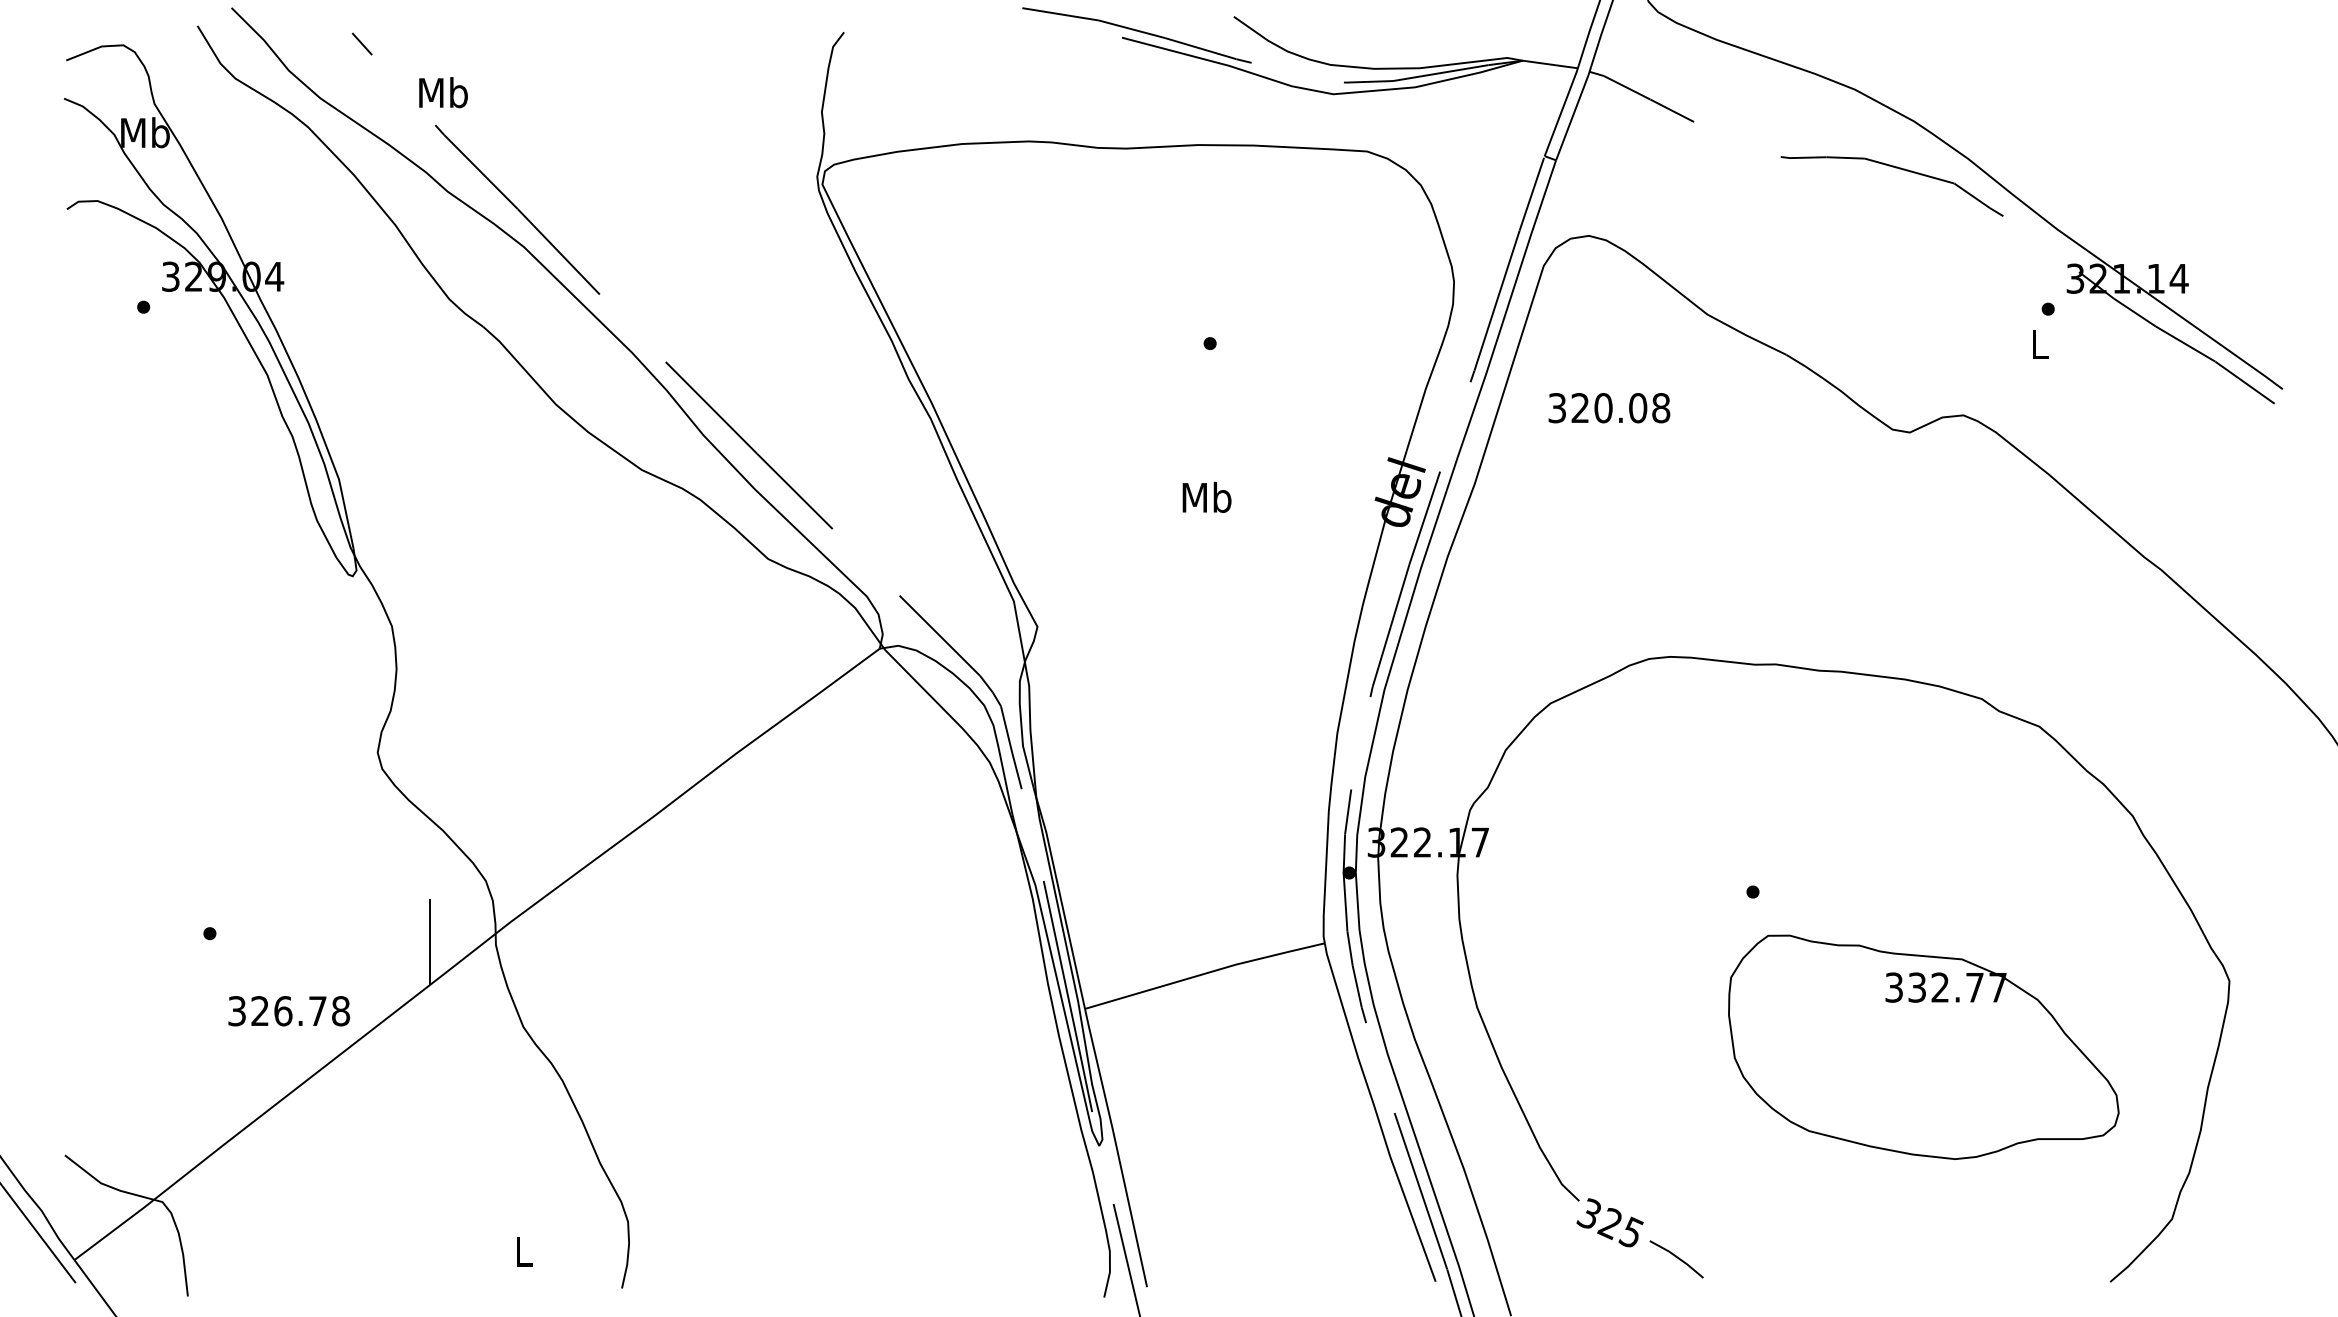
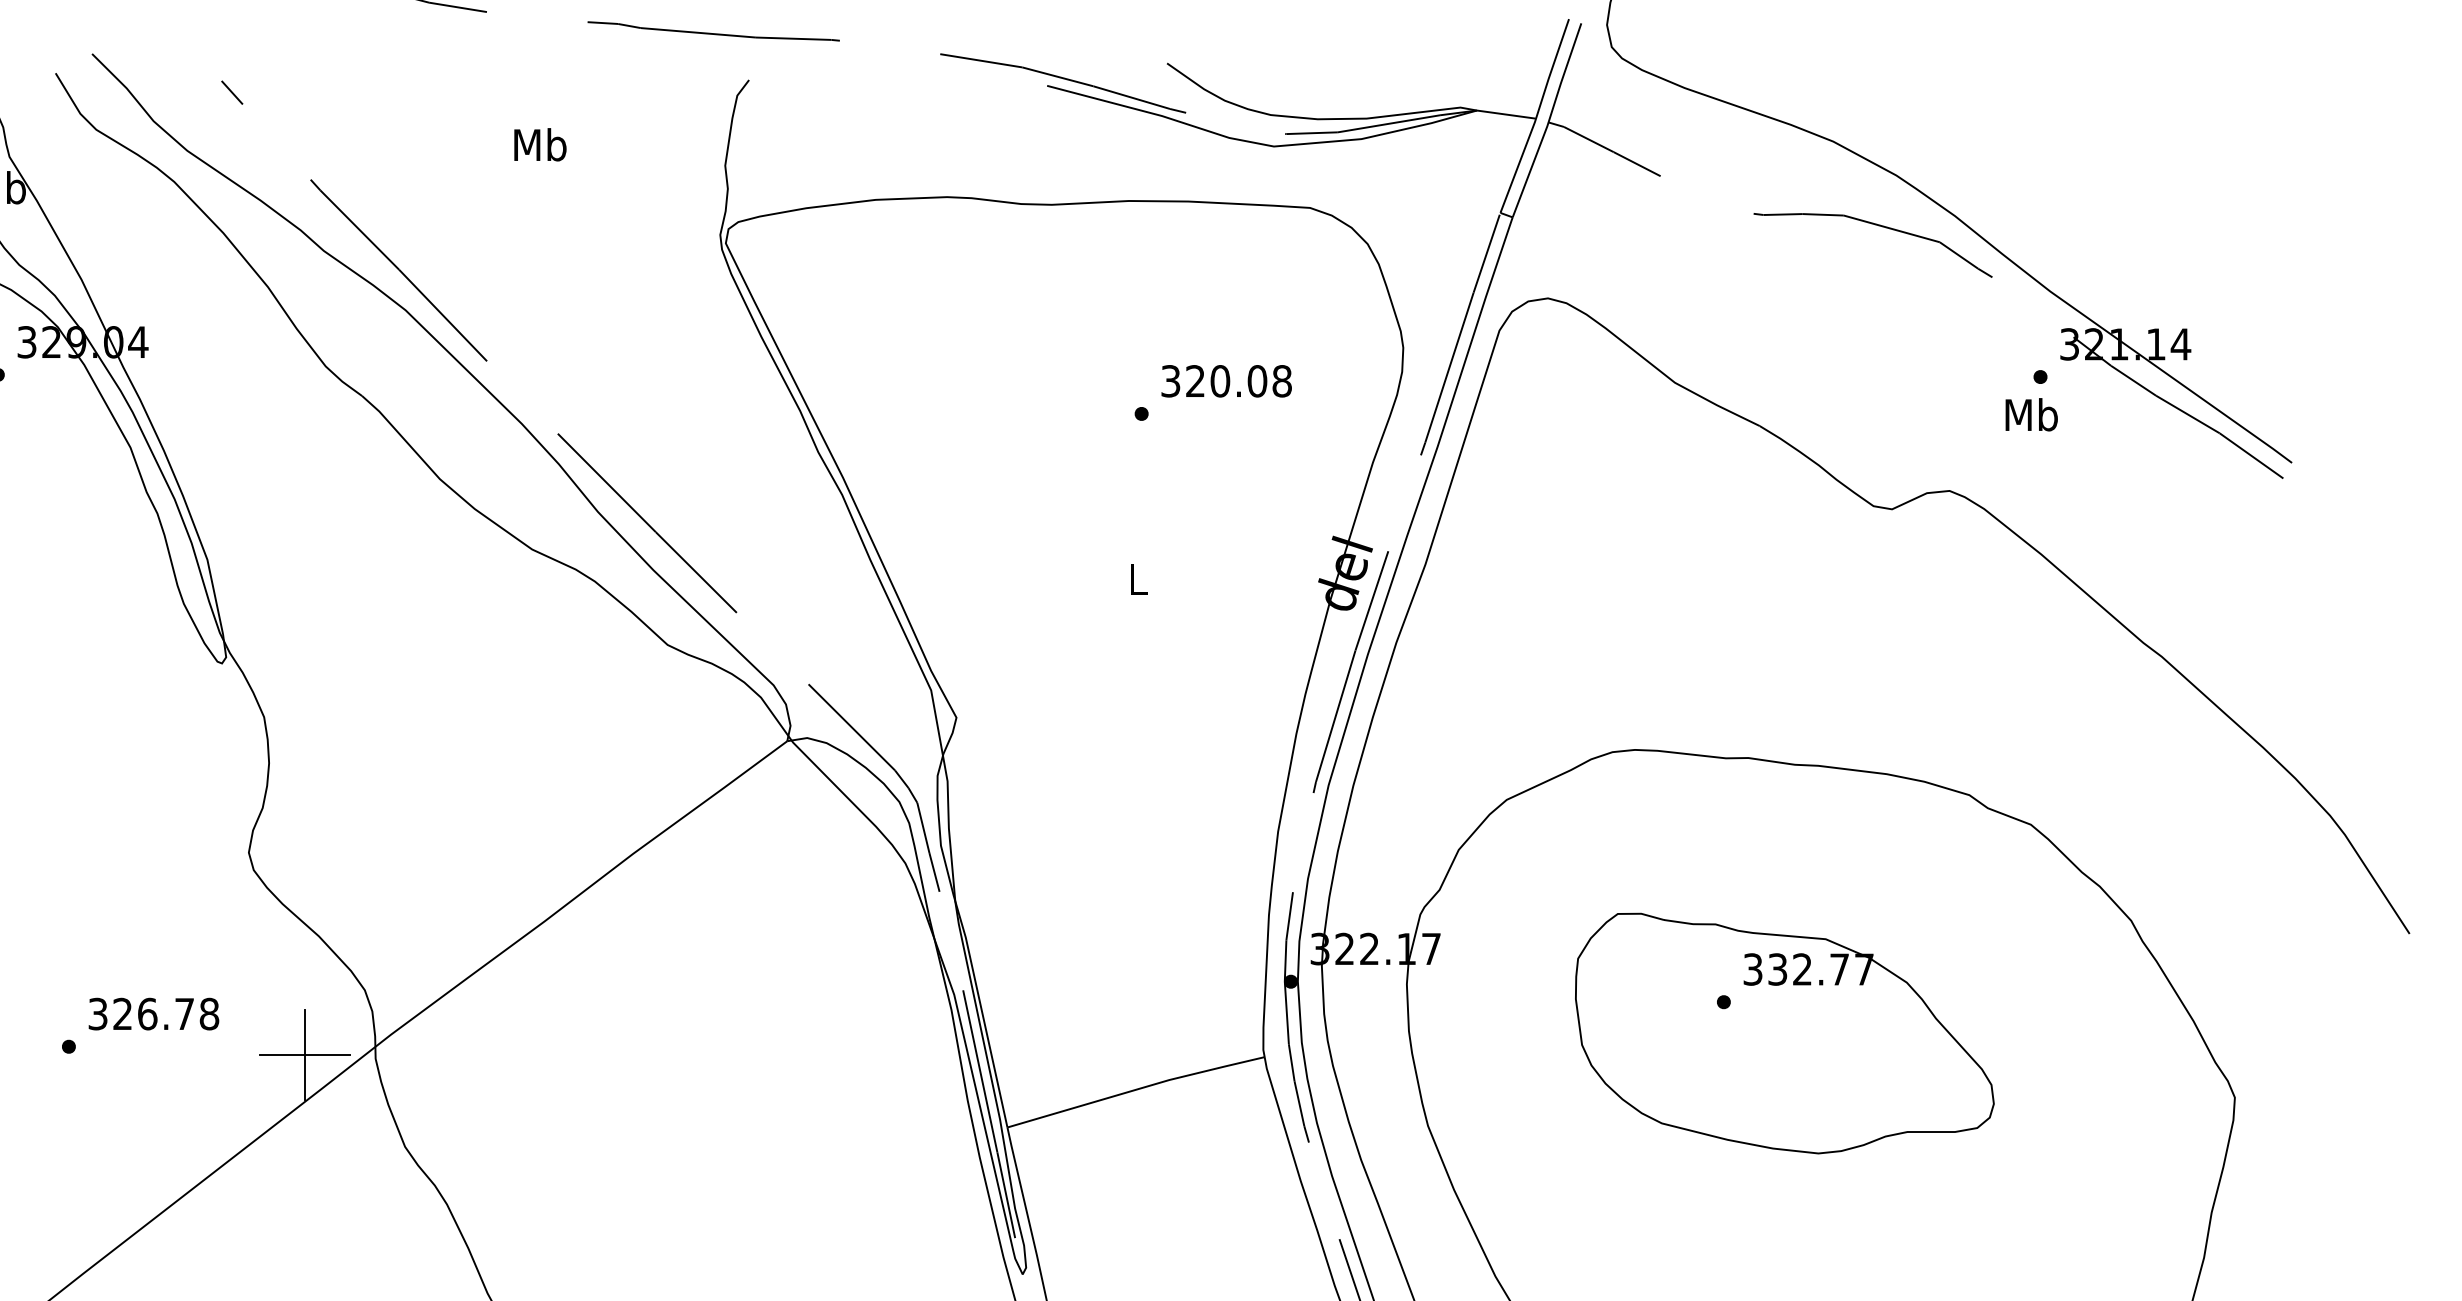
text: (443, 92) -> (540, 144), moved
text: (2039, 343) -> (2031, 413), L -> Mb
text: (1609, 408) -> (1226, 381), moved
text: (1206, 496) -> (1137, 577), Mb -> L
line: (430, 941) -> (305, 1055), added
text: (288, 1011) -> (153, 1014), moved
part: (1923, 1046) -> (1784, 1032), moved

